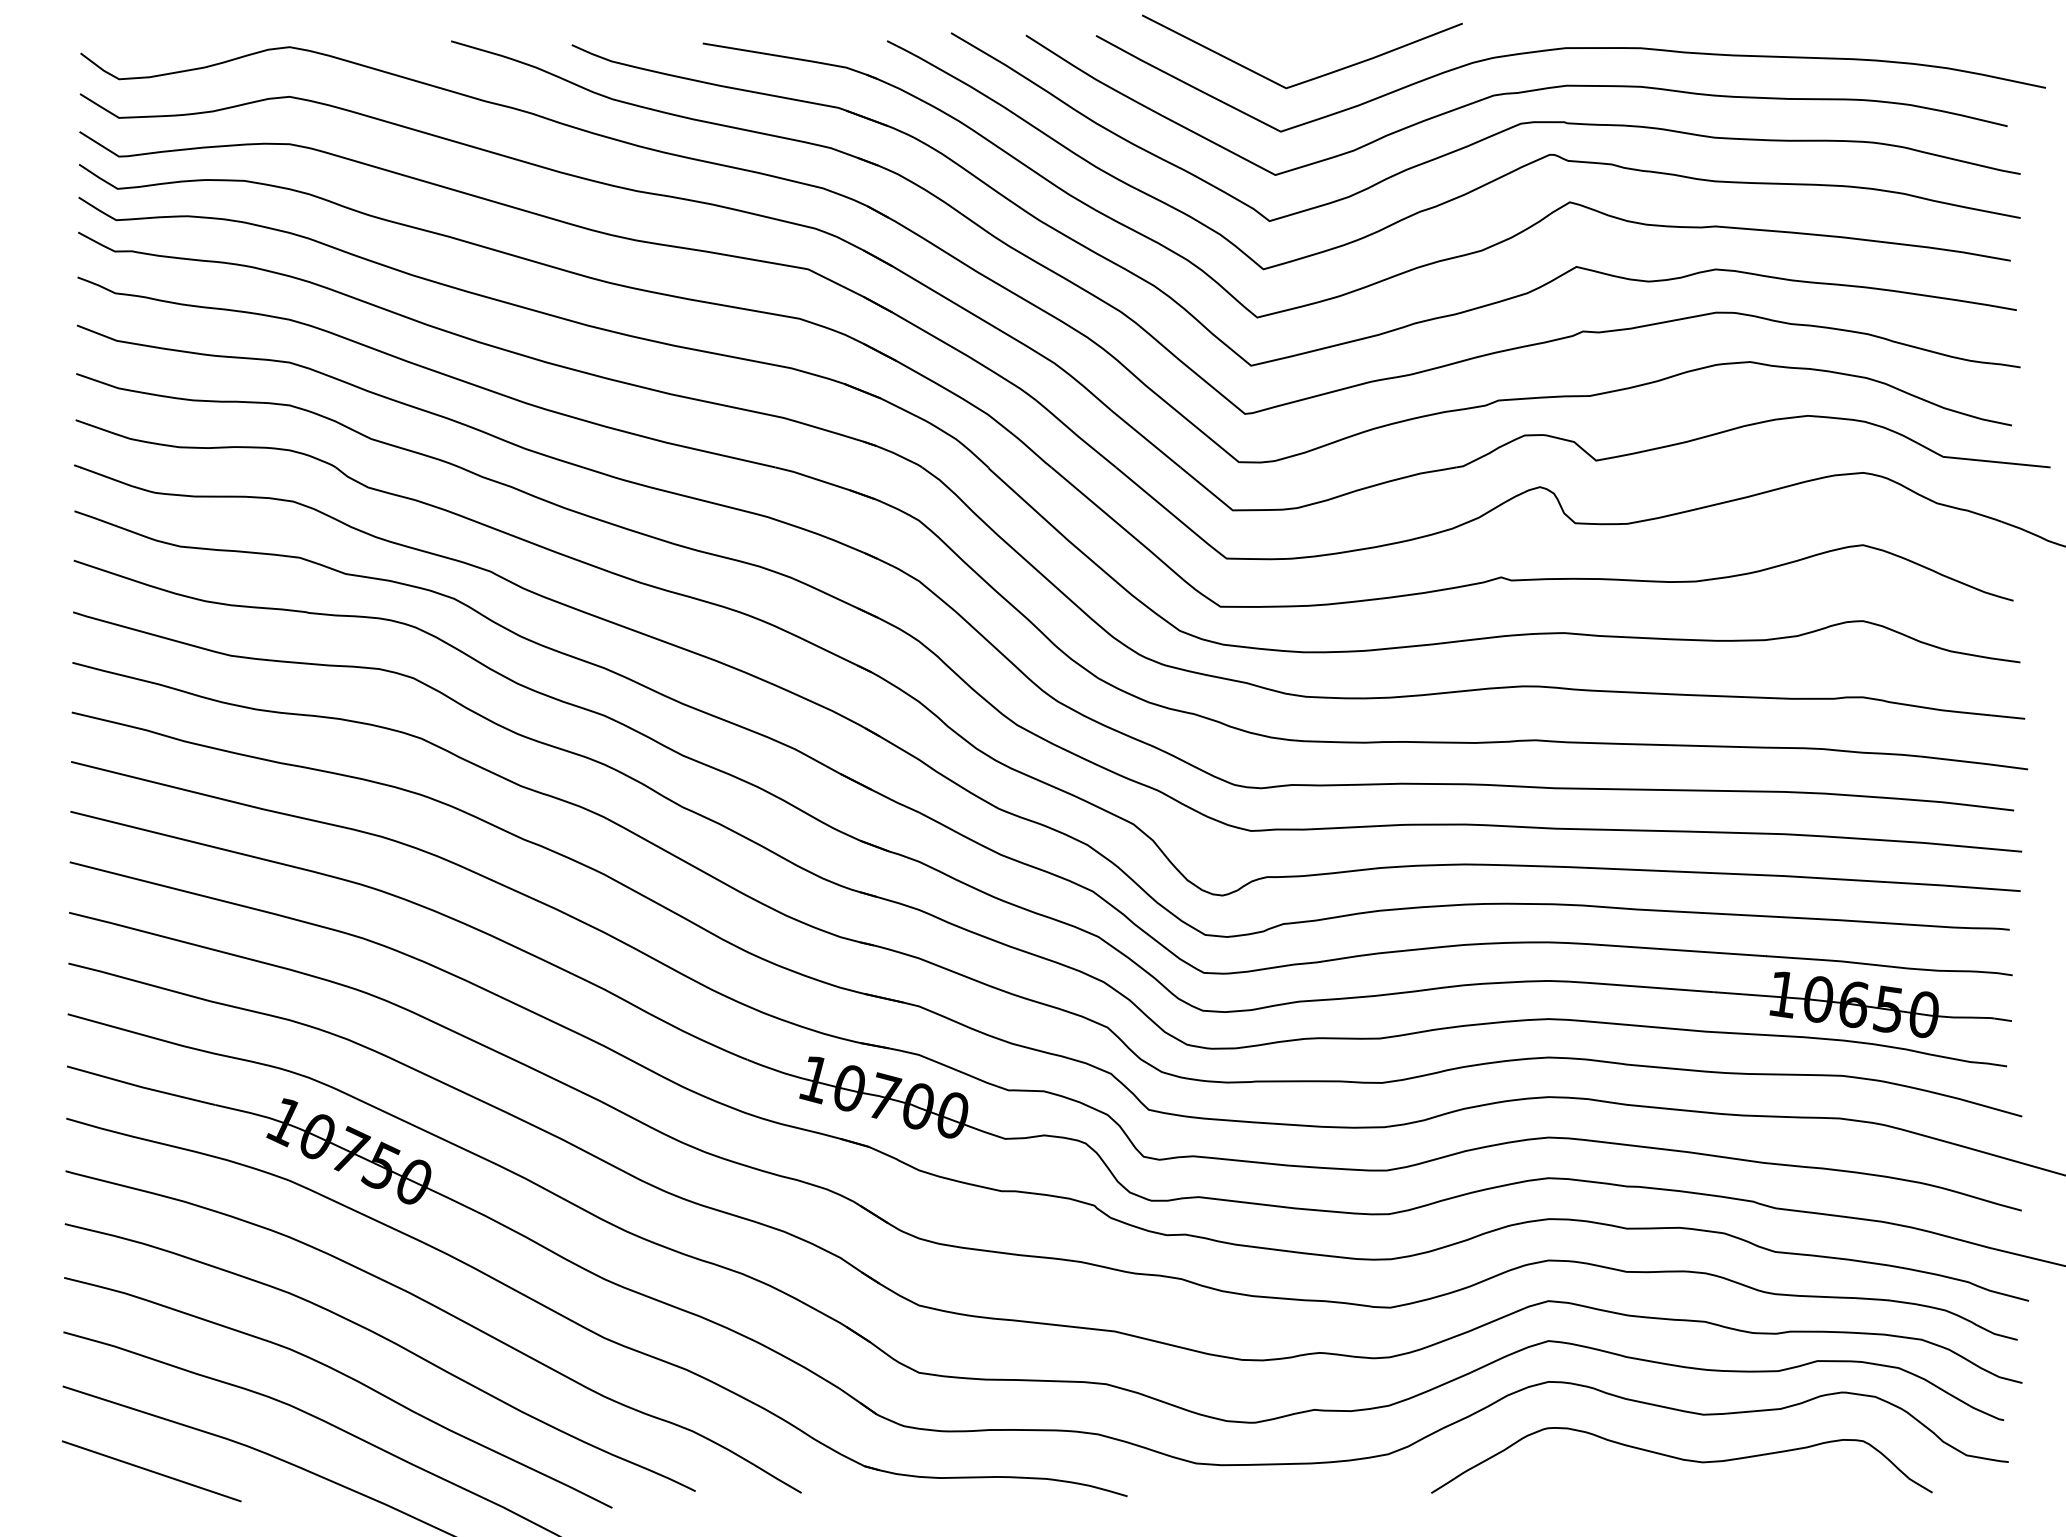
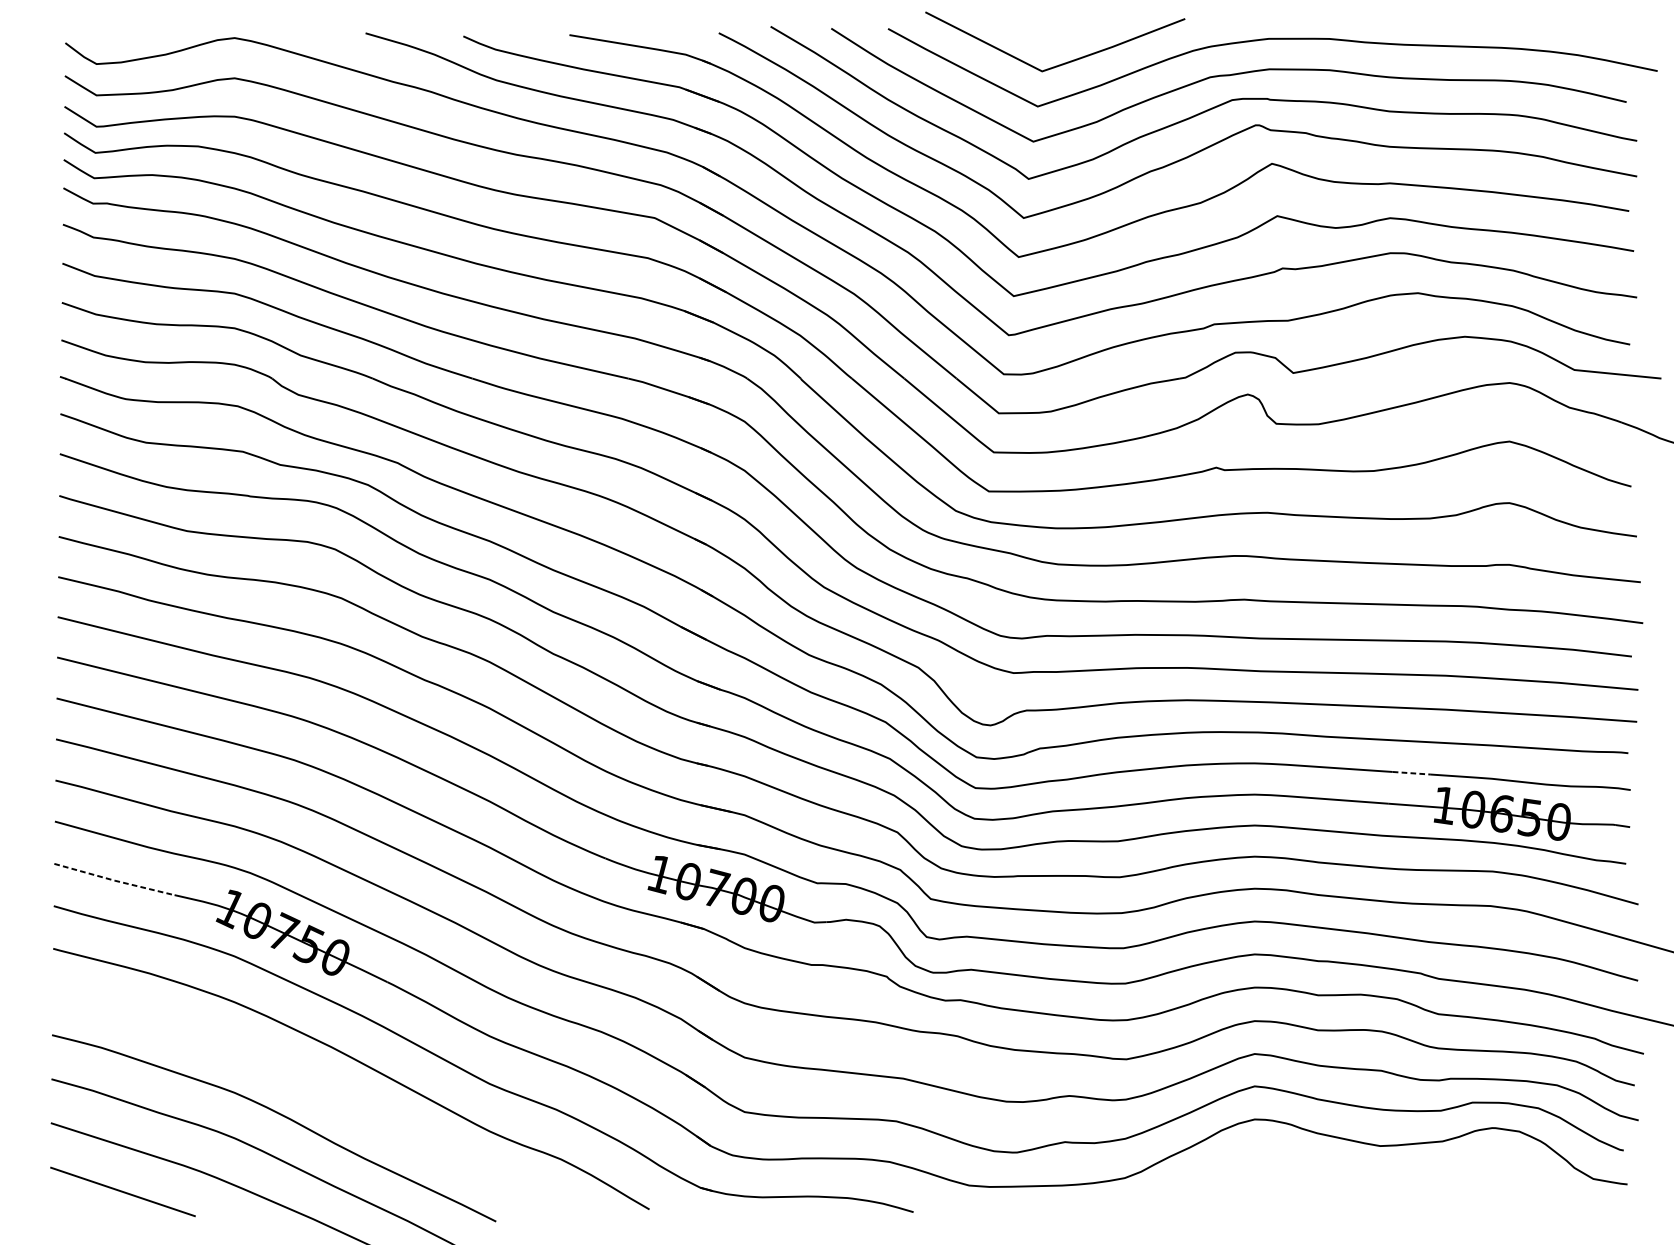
line: (1742, 954) -> (1411, 773), solid -> dashed
line: (141, 1087) -> (114, 880), solid -> dashed
curve: (390, 1342) -> (316, 1087), removed
curve: (1681, 1460) -> (1362, 1183), removed

